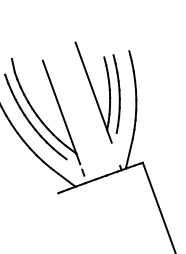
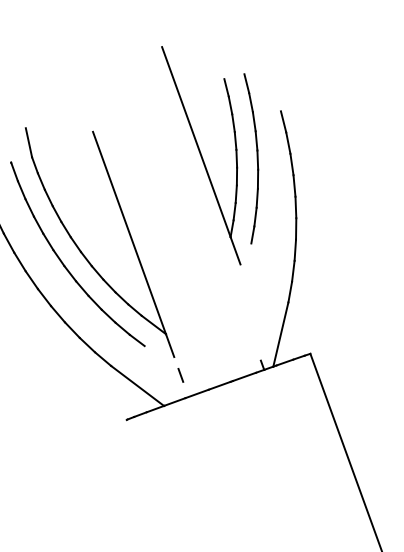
part: (97, 92) -> (209, 155), moved

